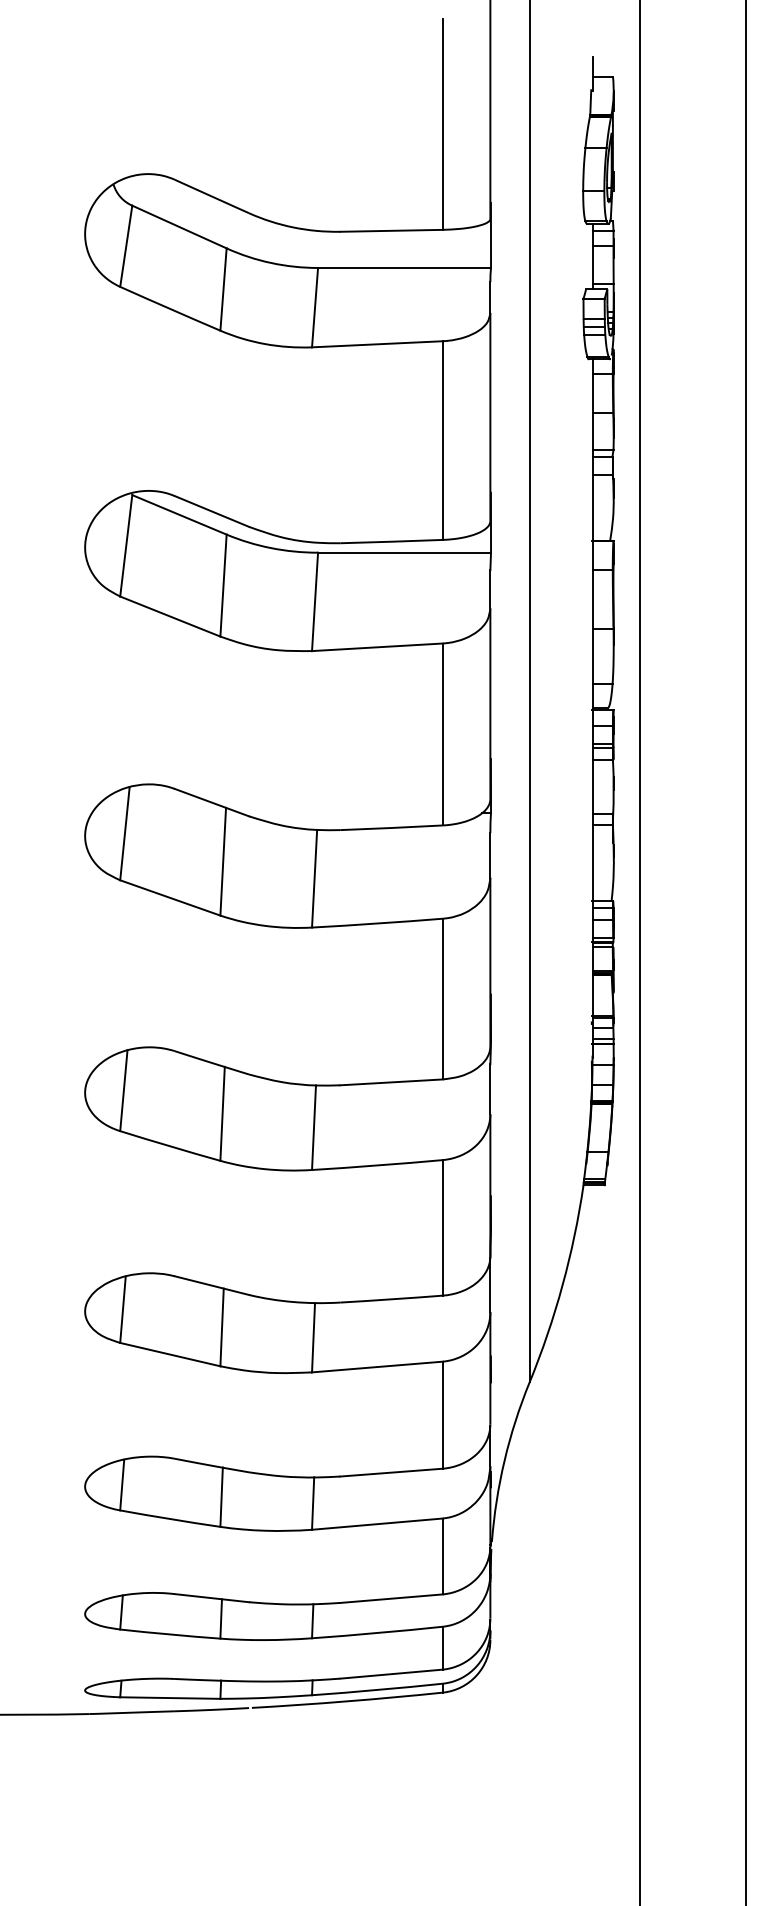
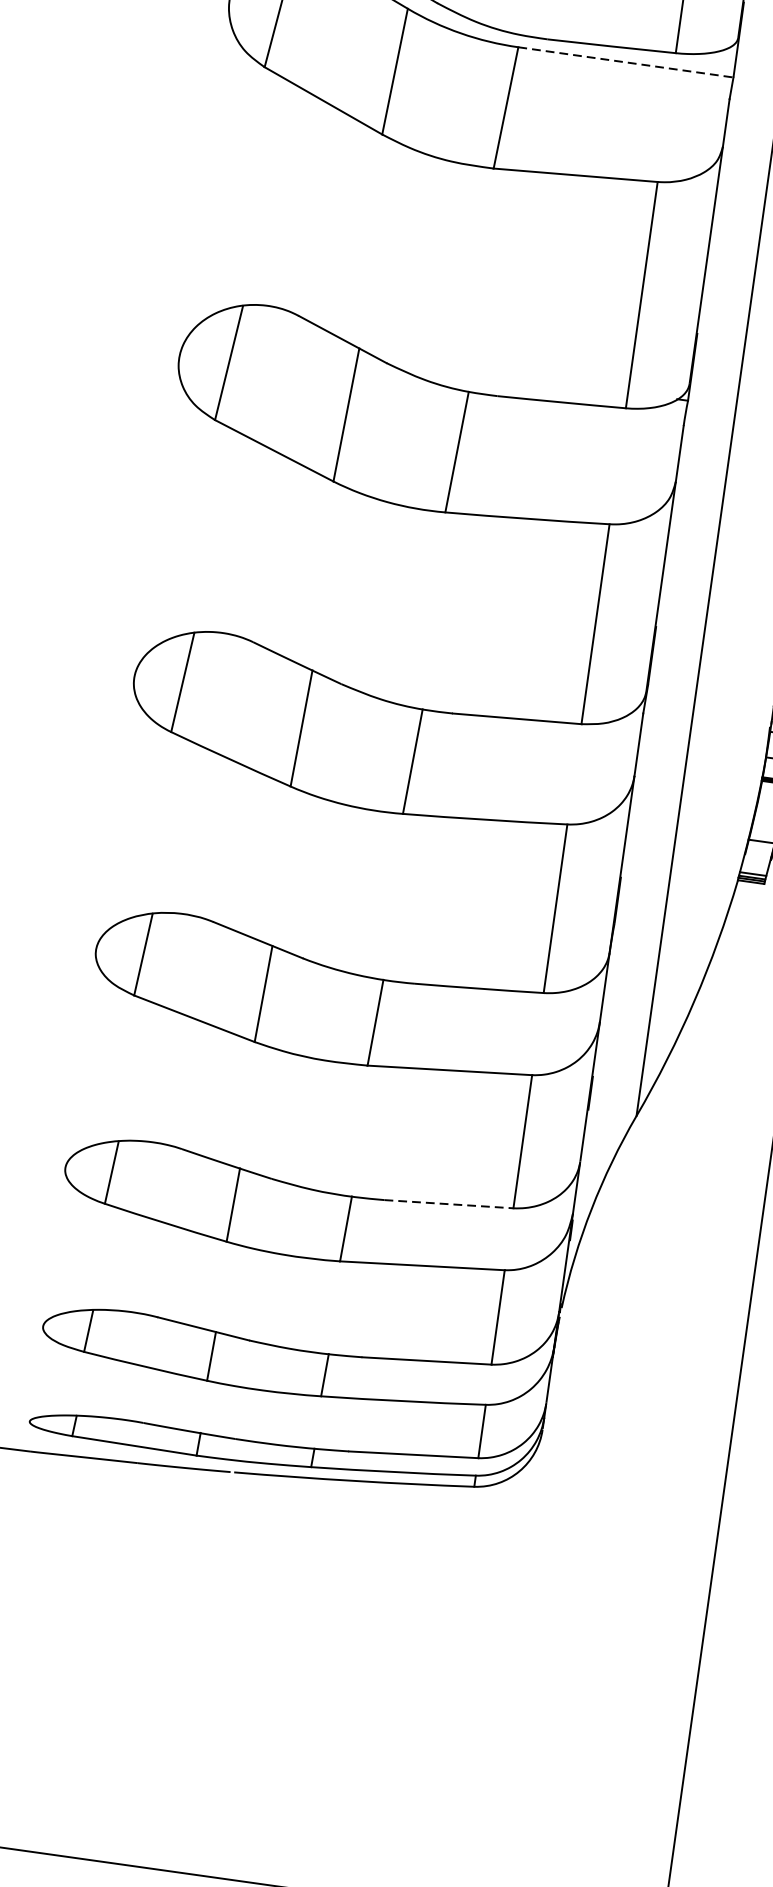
line: (405, 552) -> (627, 62), solid -> dashed
line: (392, 1472) -> (450, 1204), solid -> dashed

